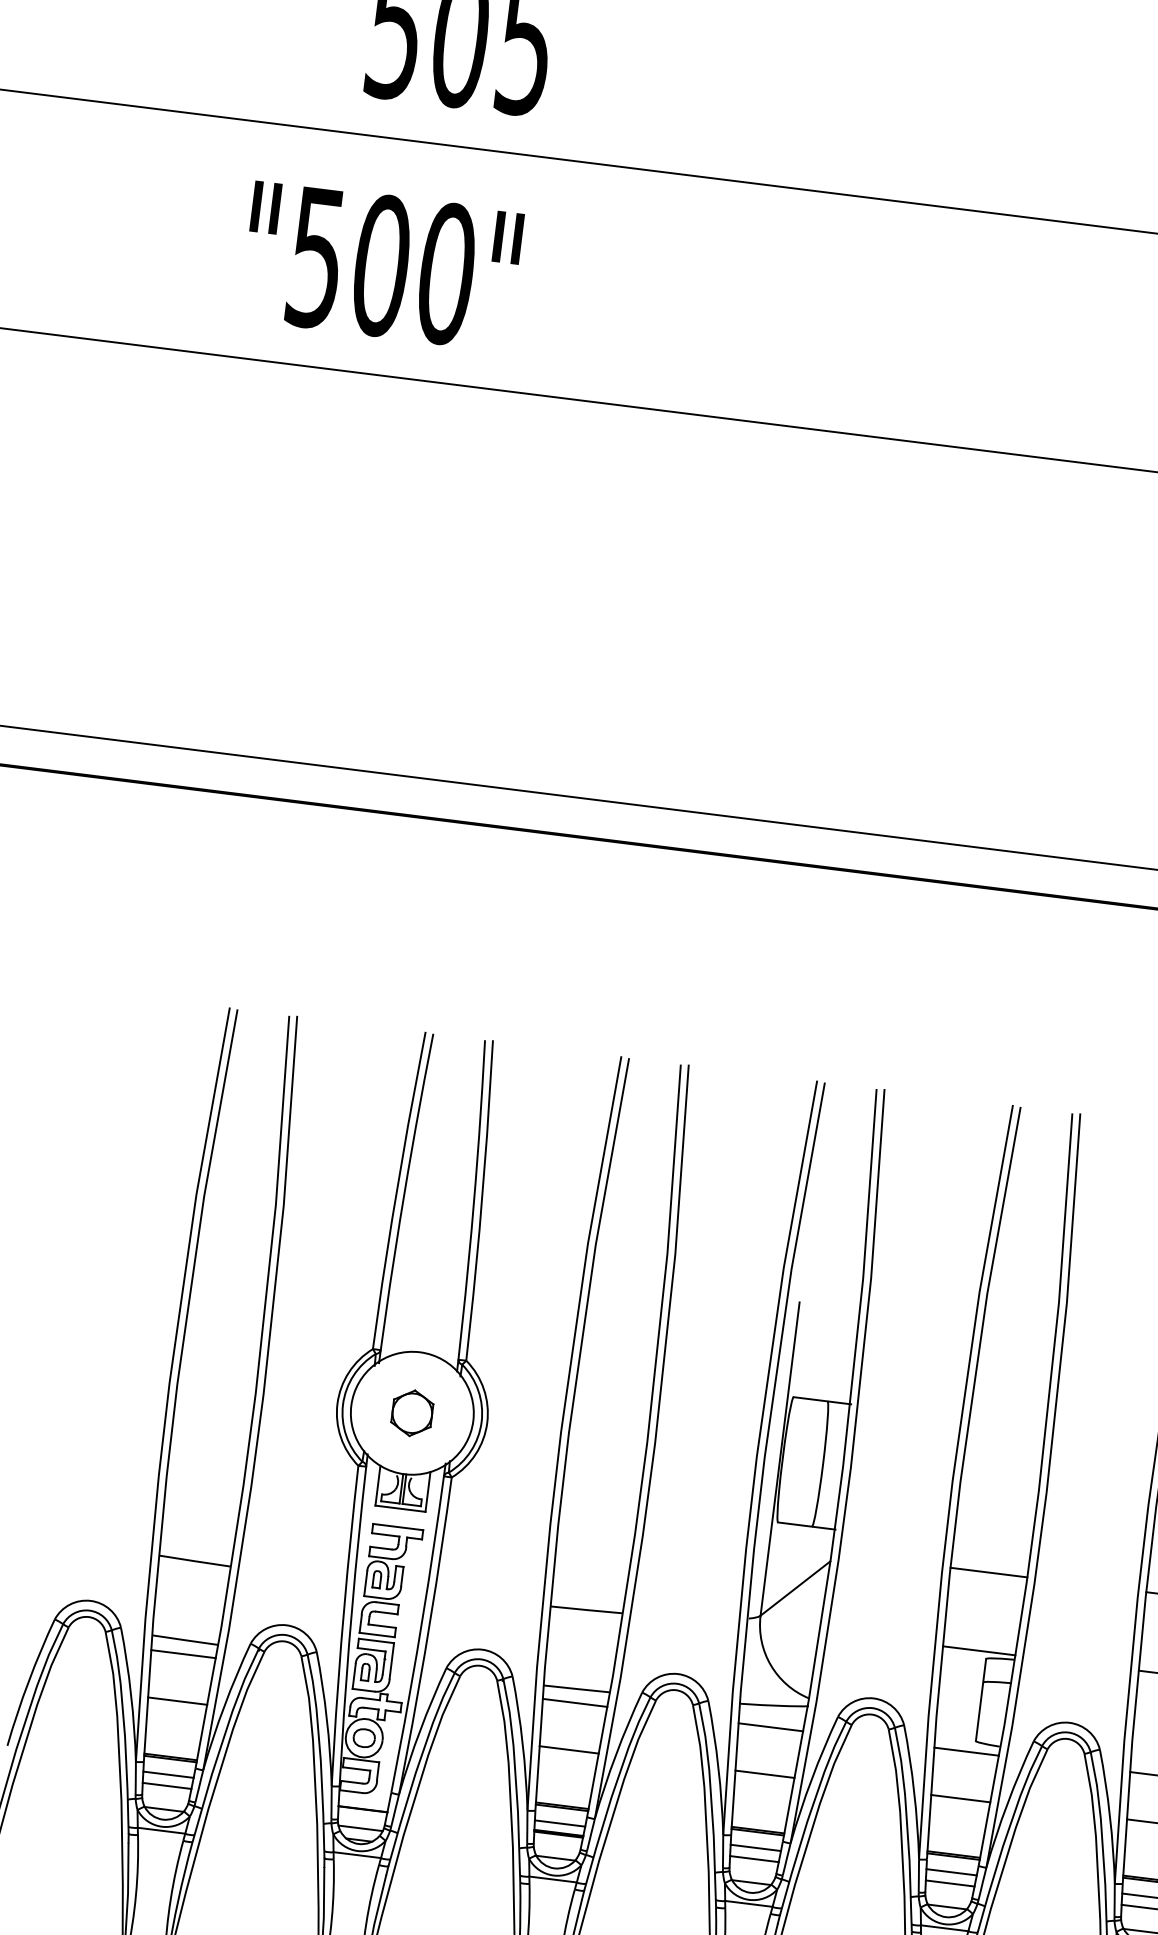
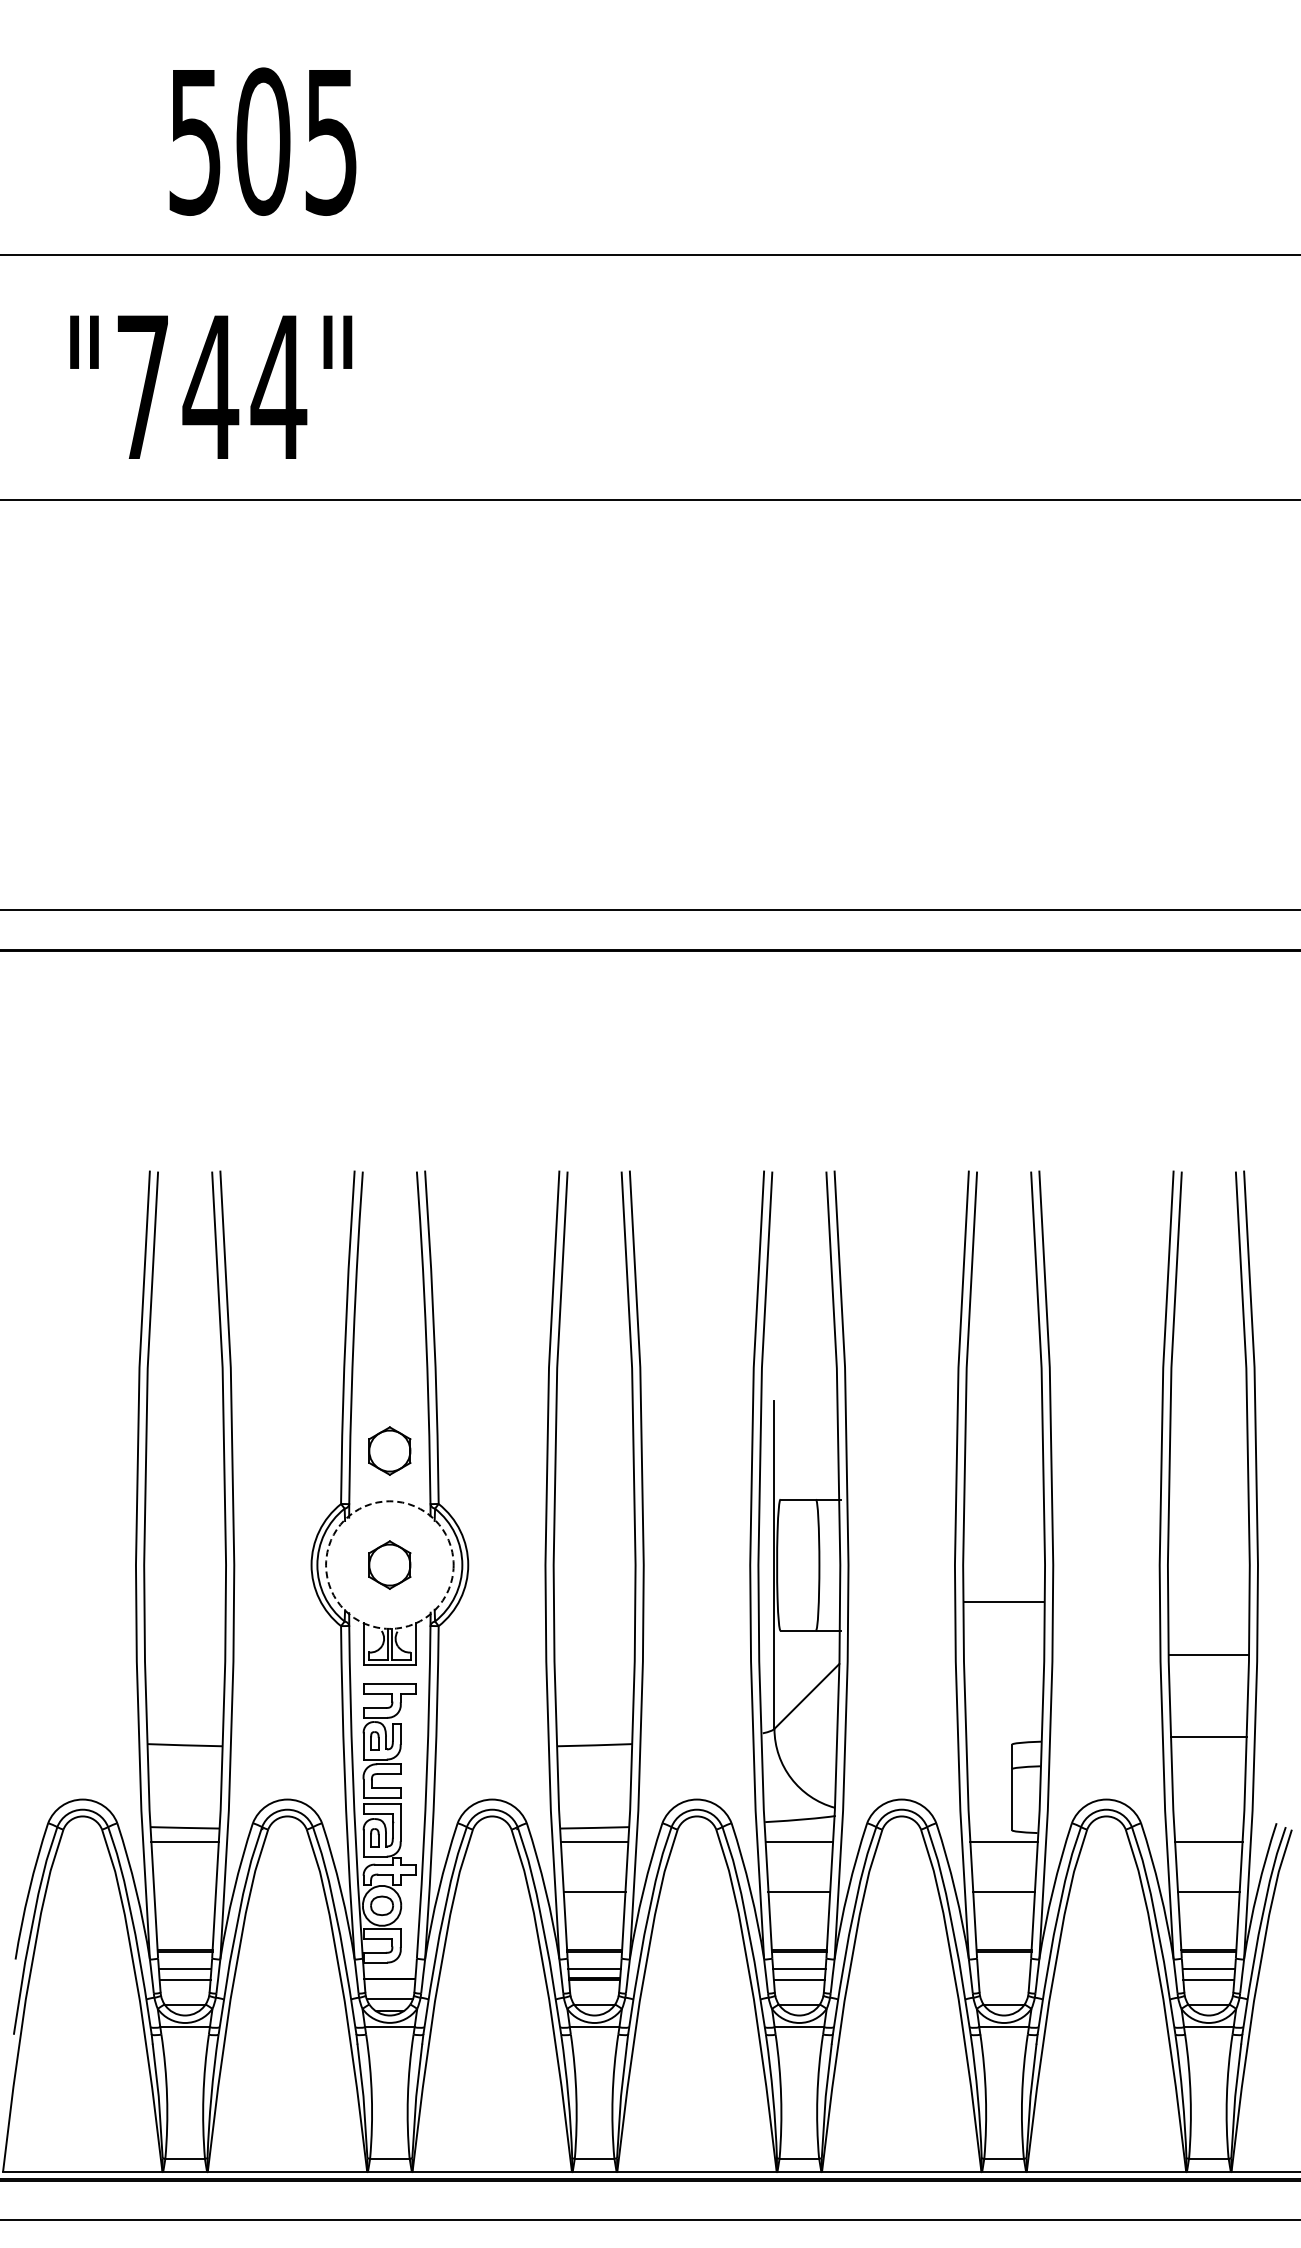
text: (382, 266) -> (212, 387), "500" -> "744"
part: (425, 1303) -> (389, 1450), added
circle: (412, 1412) -> (389, 1564), solid -> dashed
line: (988, 1572) -> (1003, 1602), moved
line: (978, 1651) -> (1003, 1737), removed
line: (178, 1701) -> (185, 1891), removed
line: (951, 1872) -> (1003, 1968), removed
line: (949, 1883) -> (1003, 1980), removed

